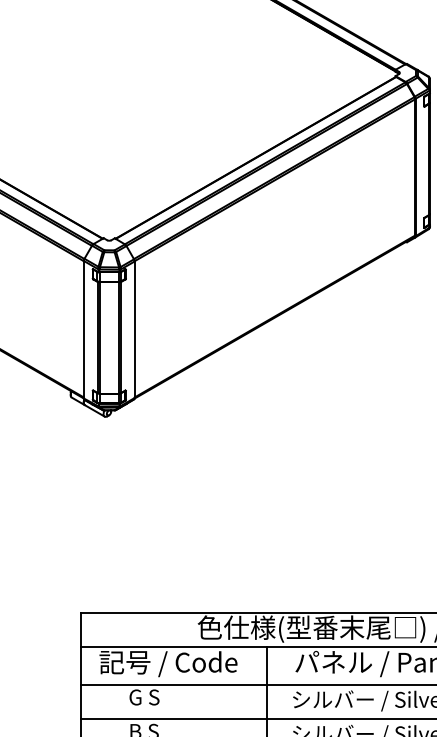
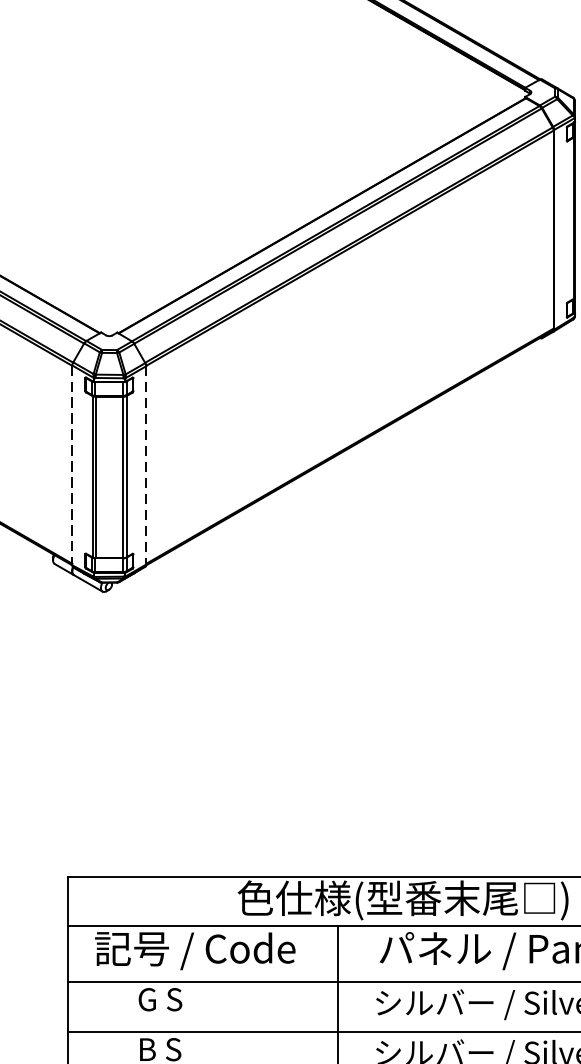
line: (83, 329) -> (71, 465), solid -> dashed
line: (134, 330) -> (145, 466), solid -> dashed

